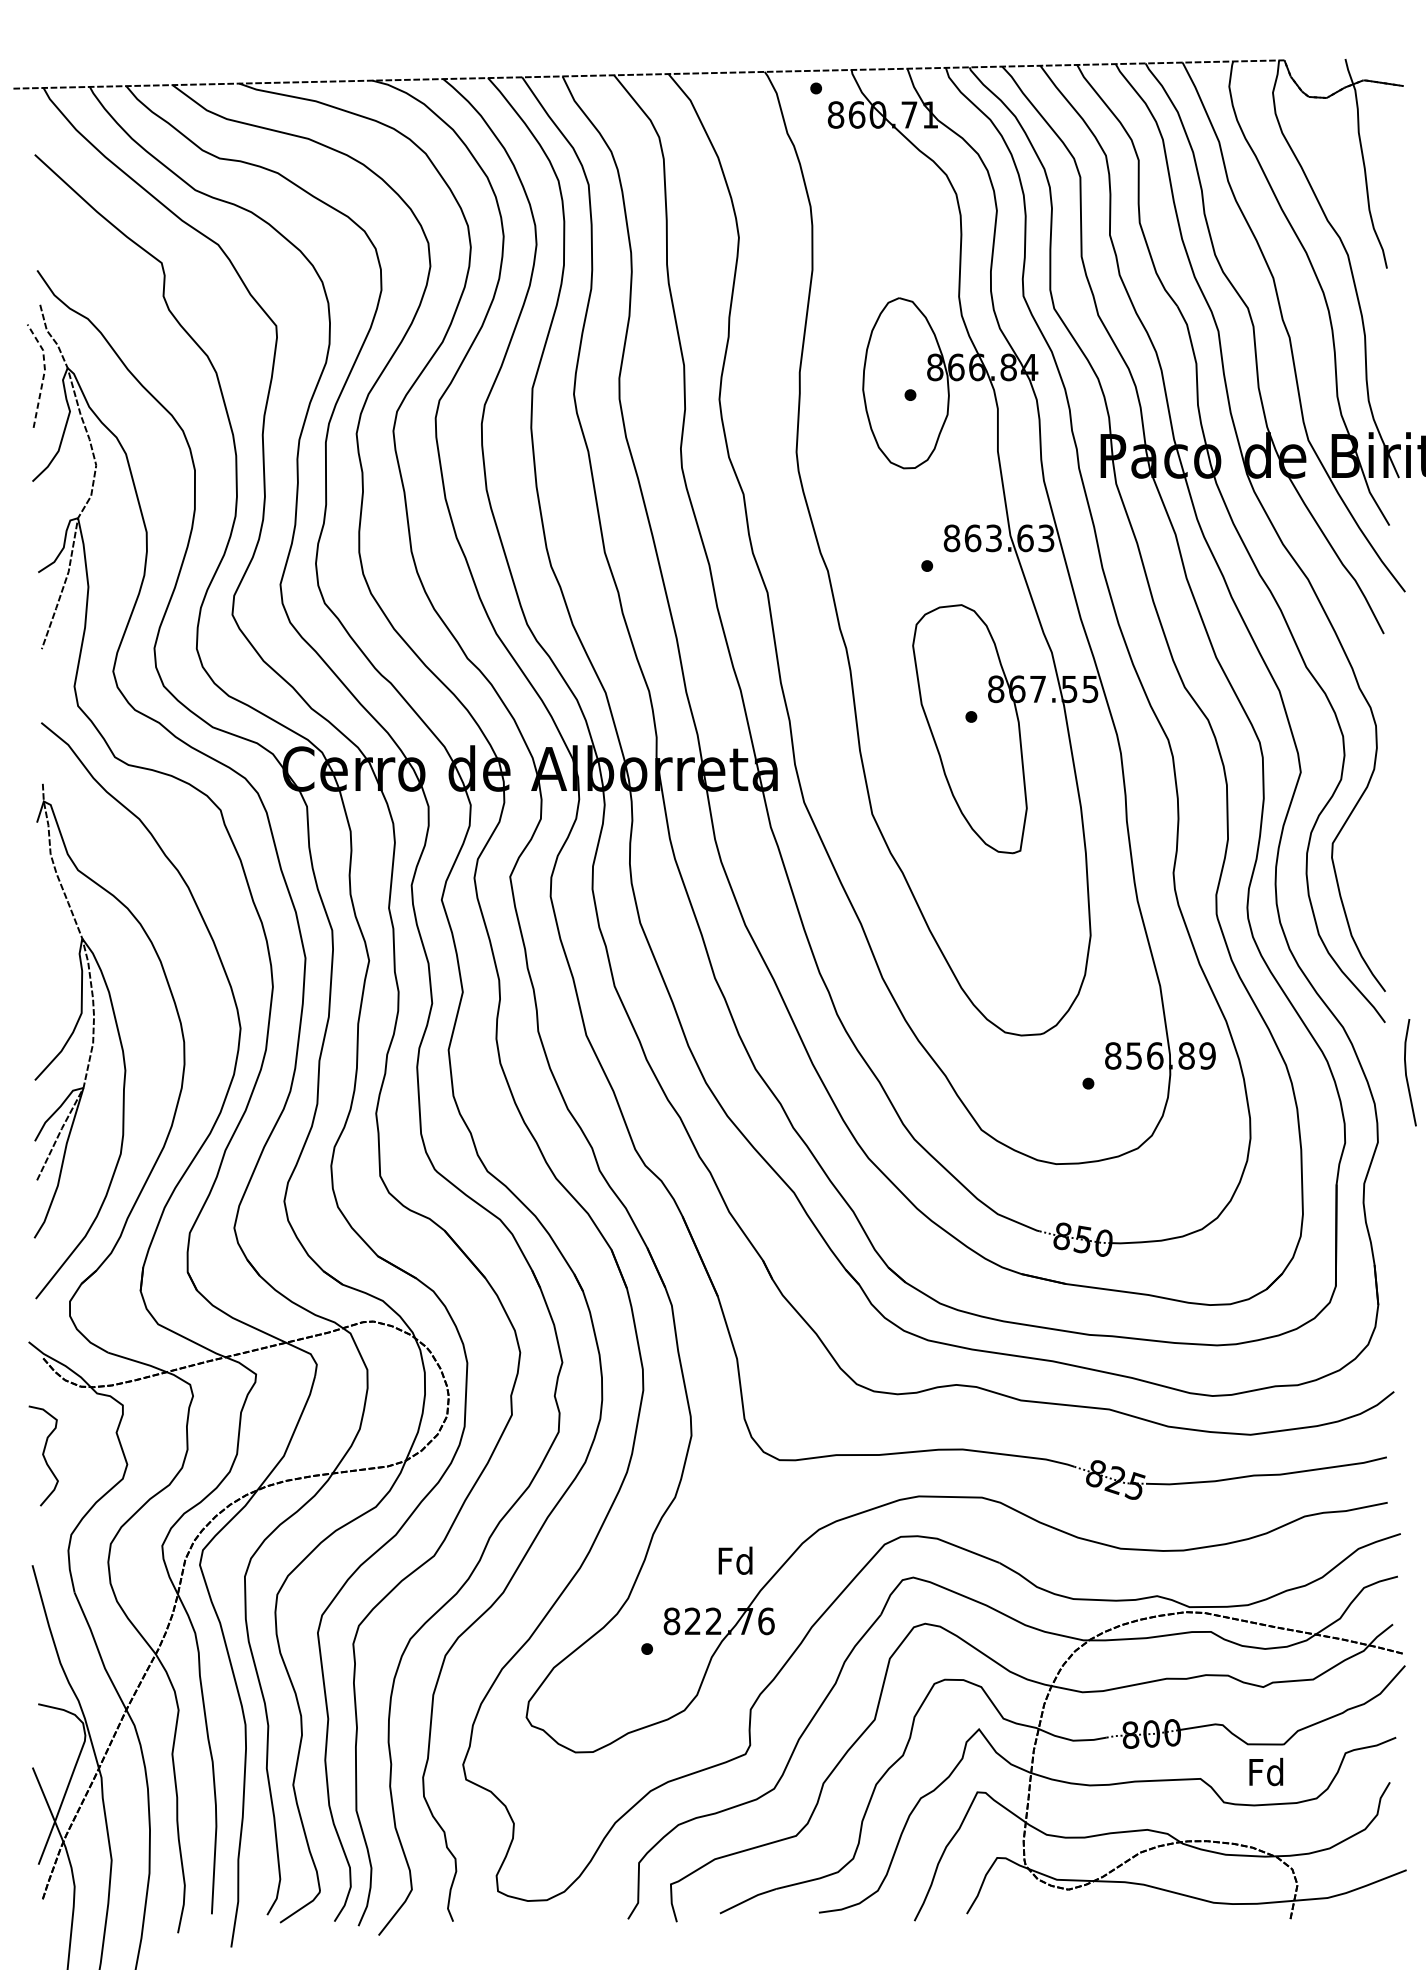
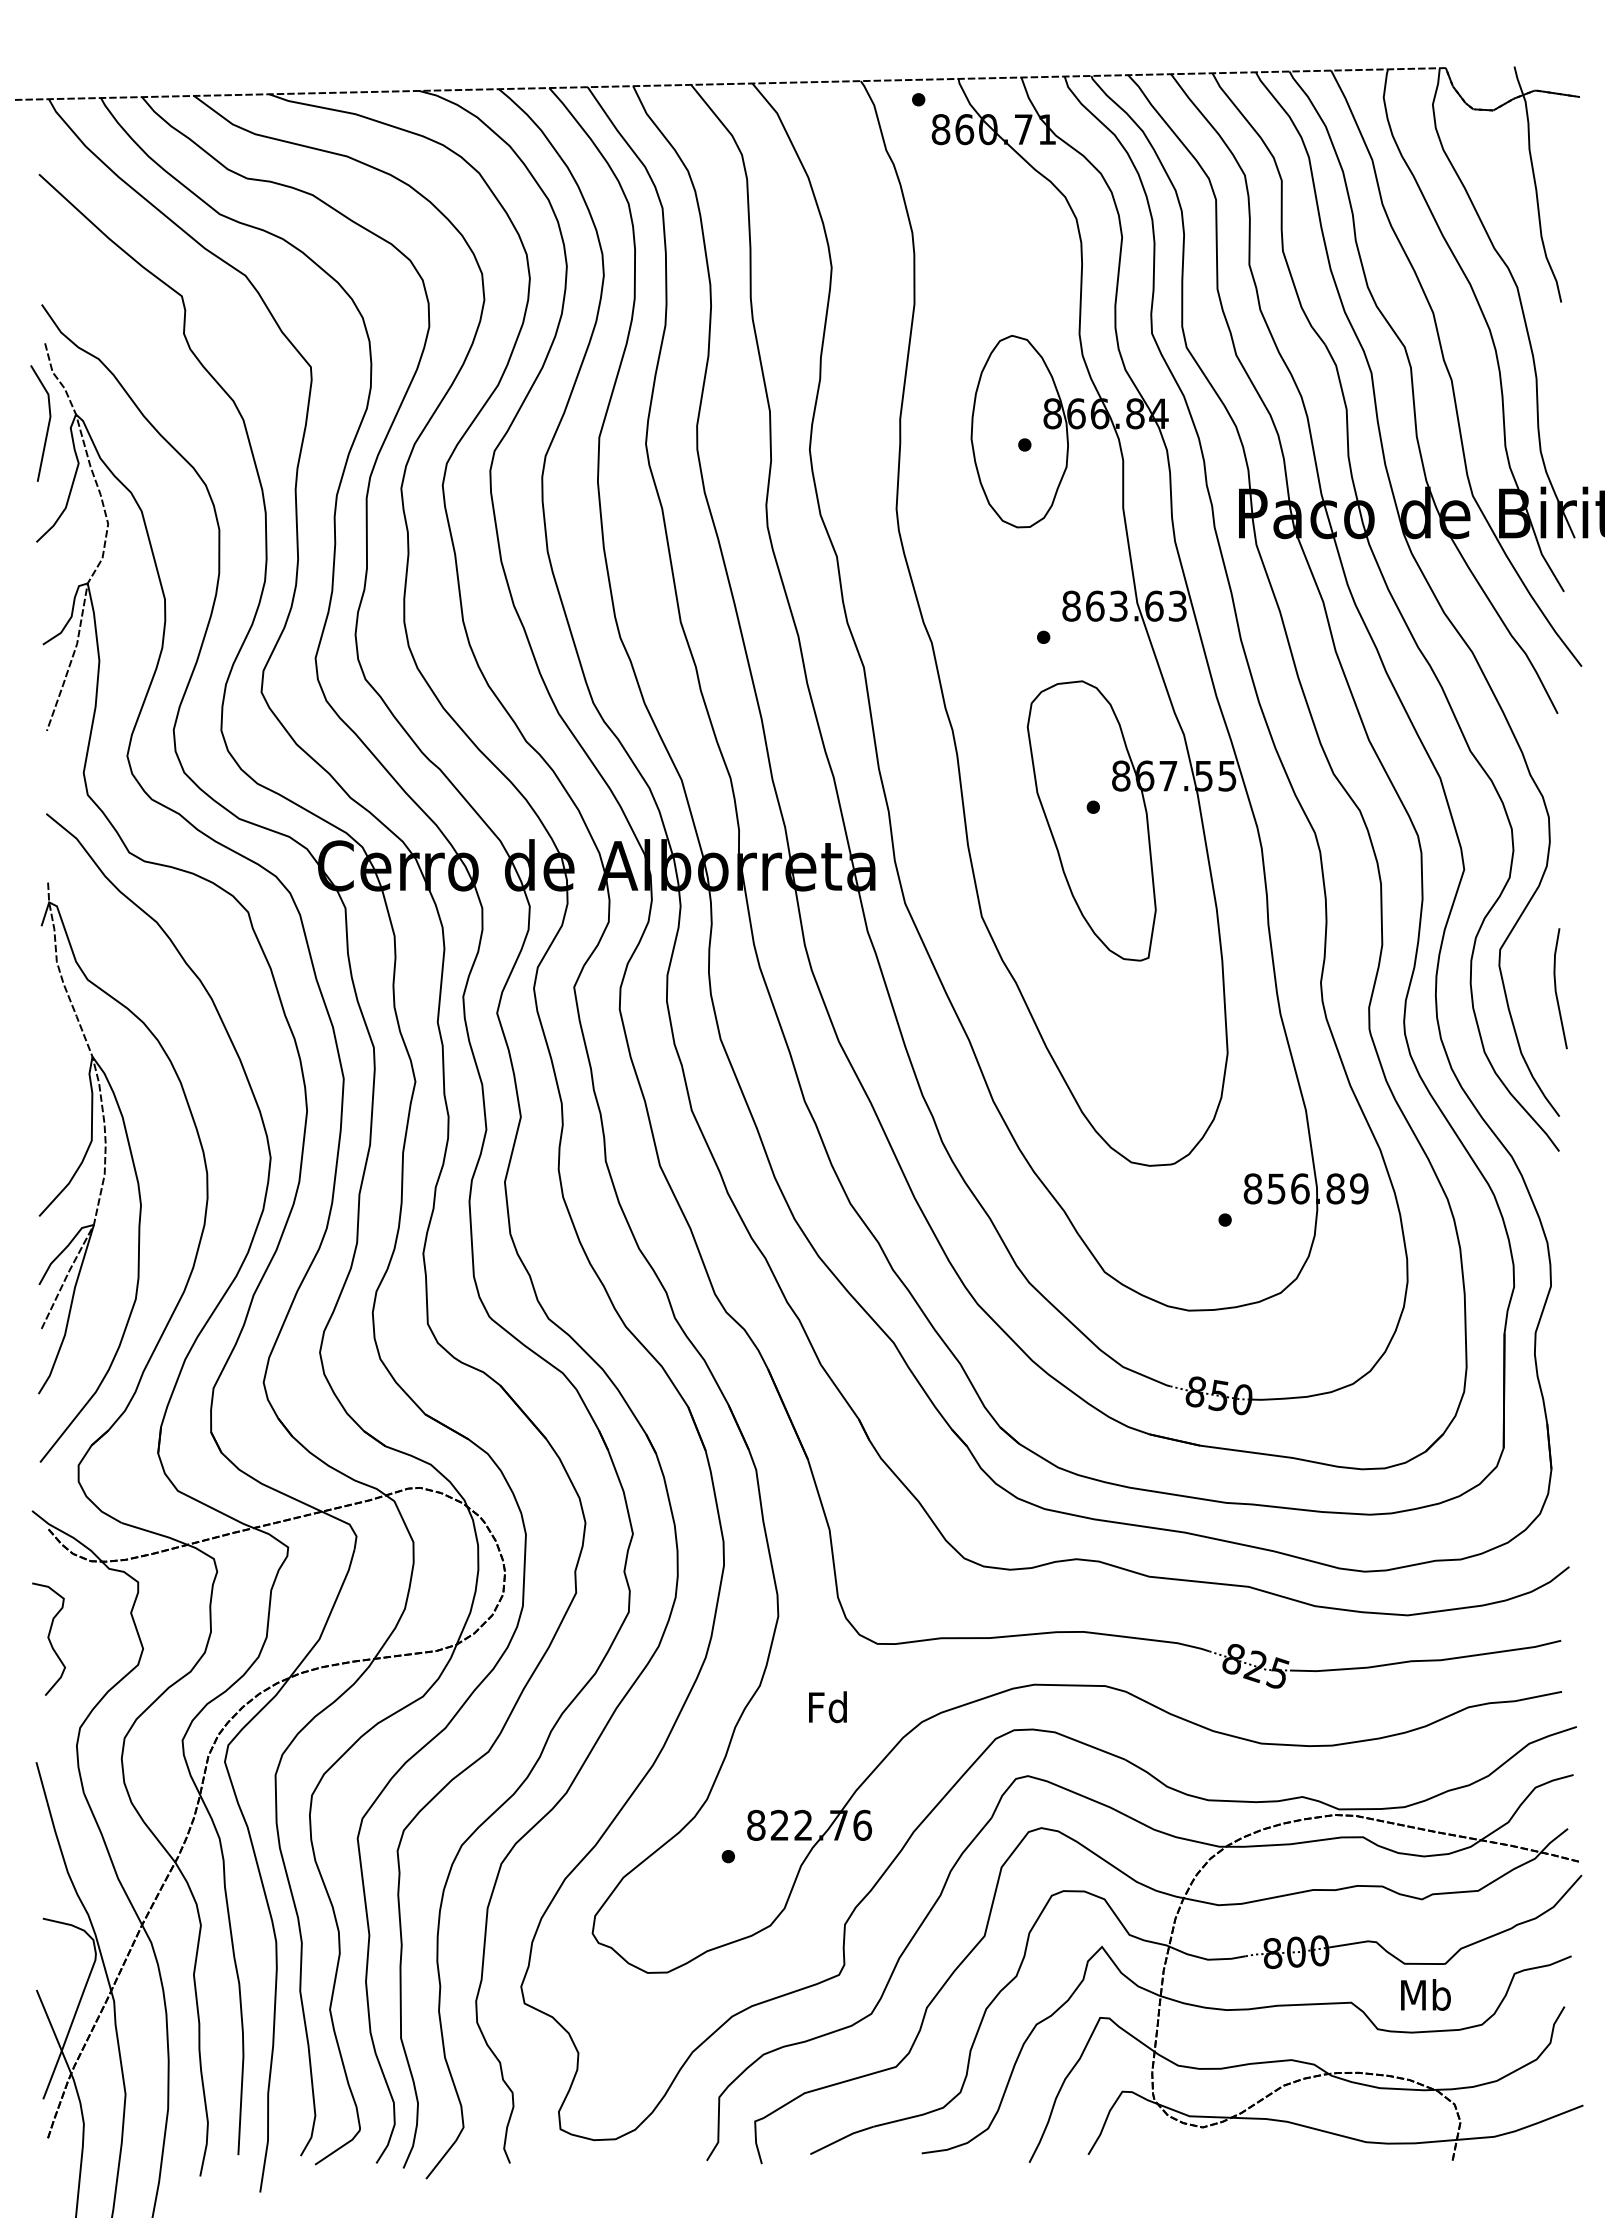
line: (44, 372) -> (49, 419), dashed -> solid
line: (1406, 1072) -> (1556, 988), moved
text: (735, 1561) -> (827, 1707), moved
text: (1266, 1771) -> (1425, 1994), Fd -> Mb

